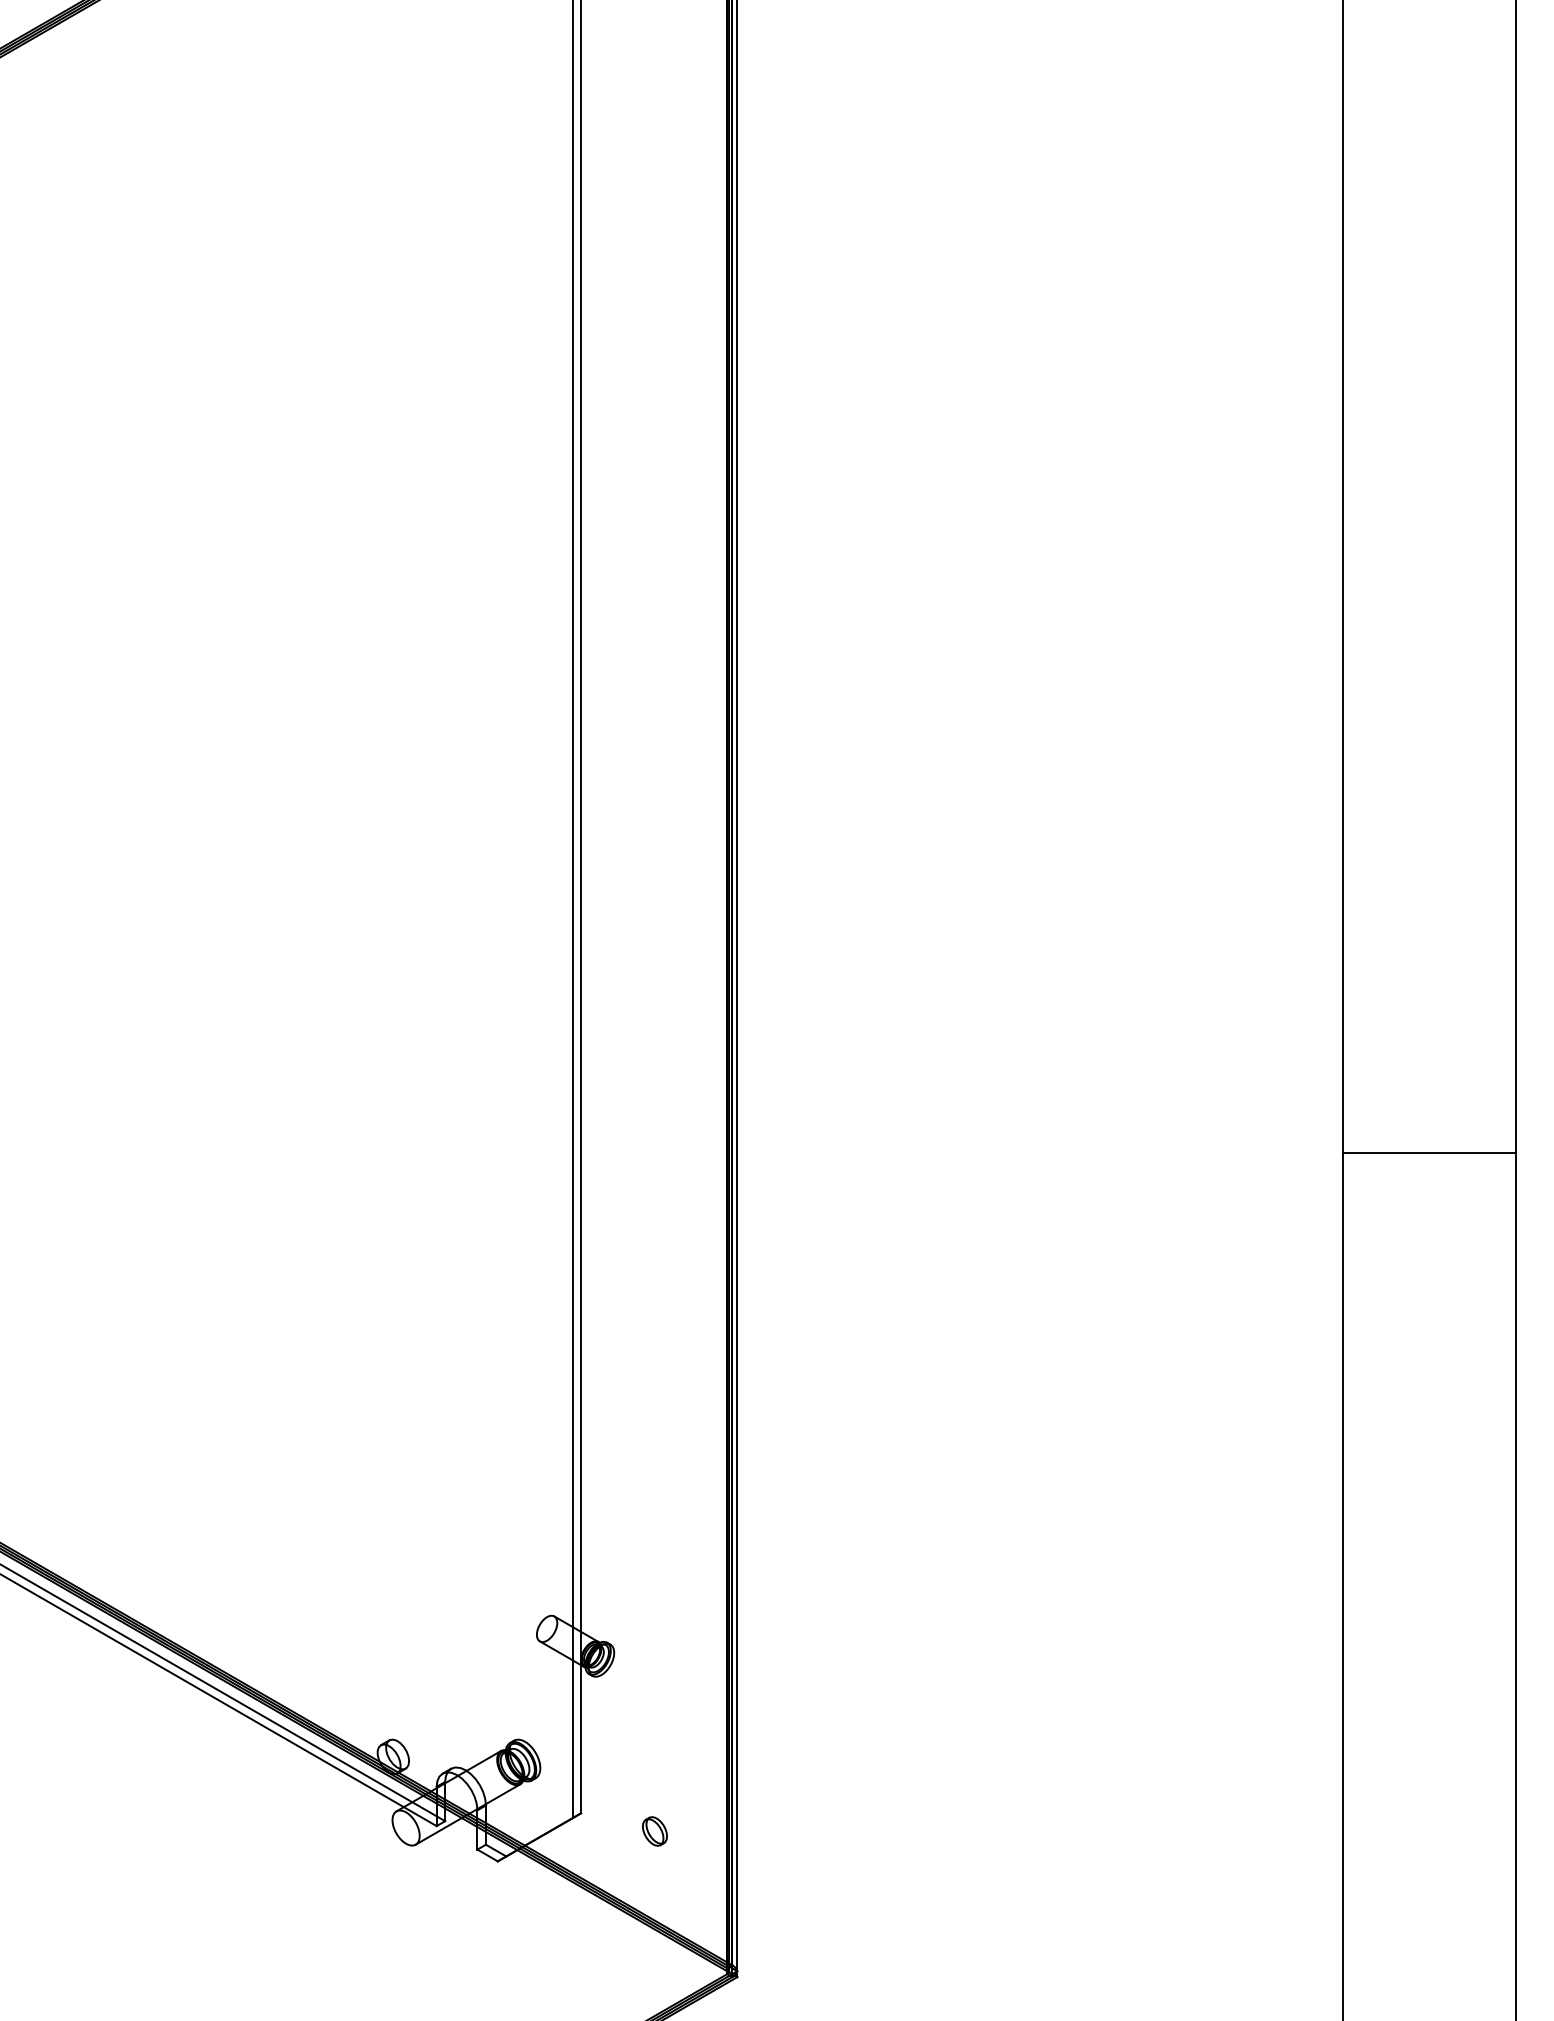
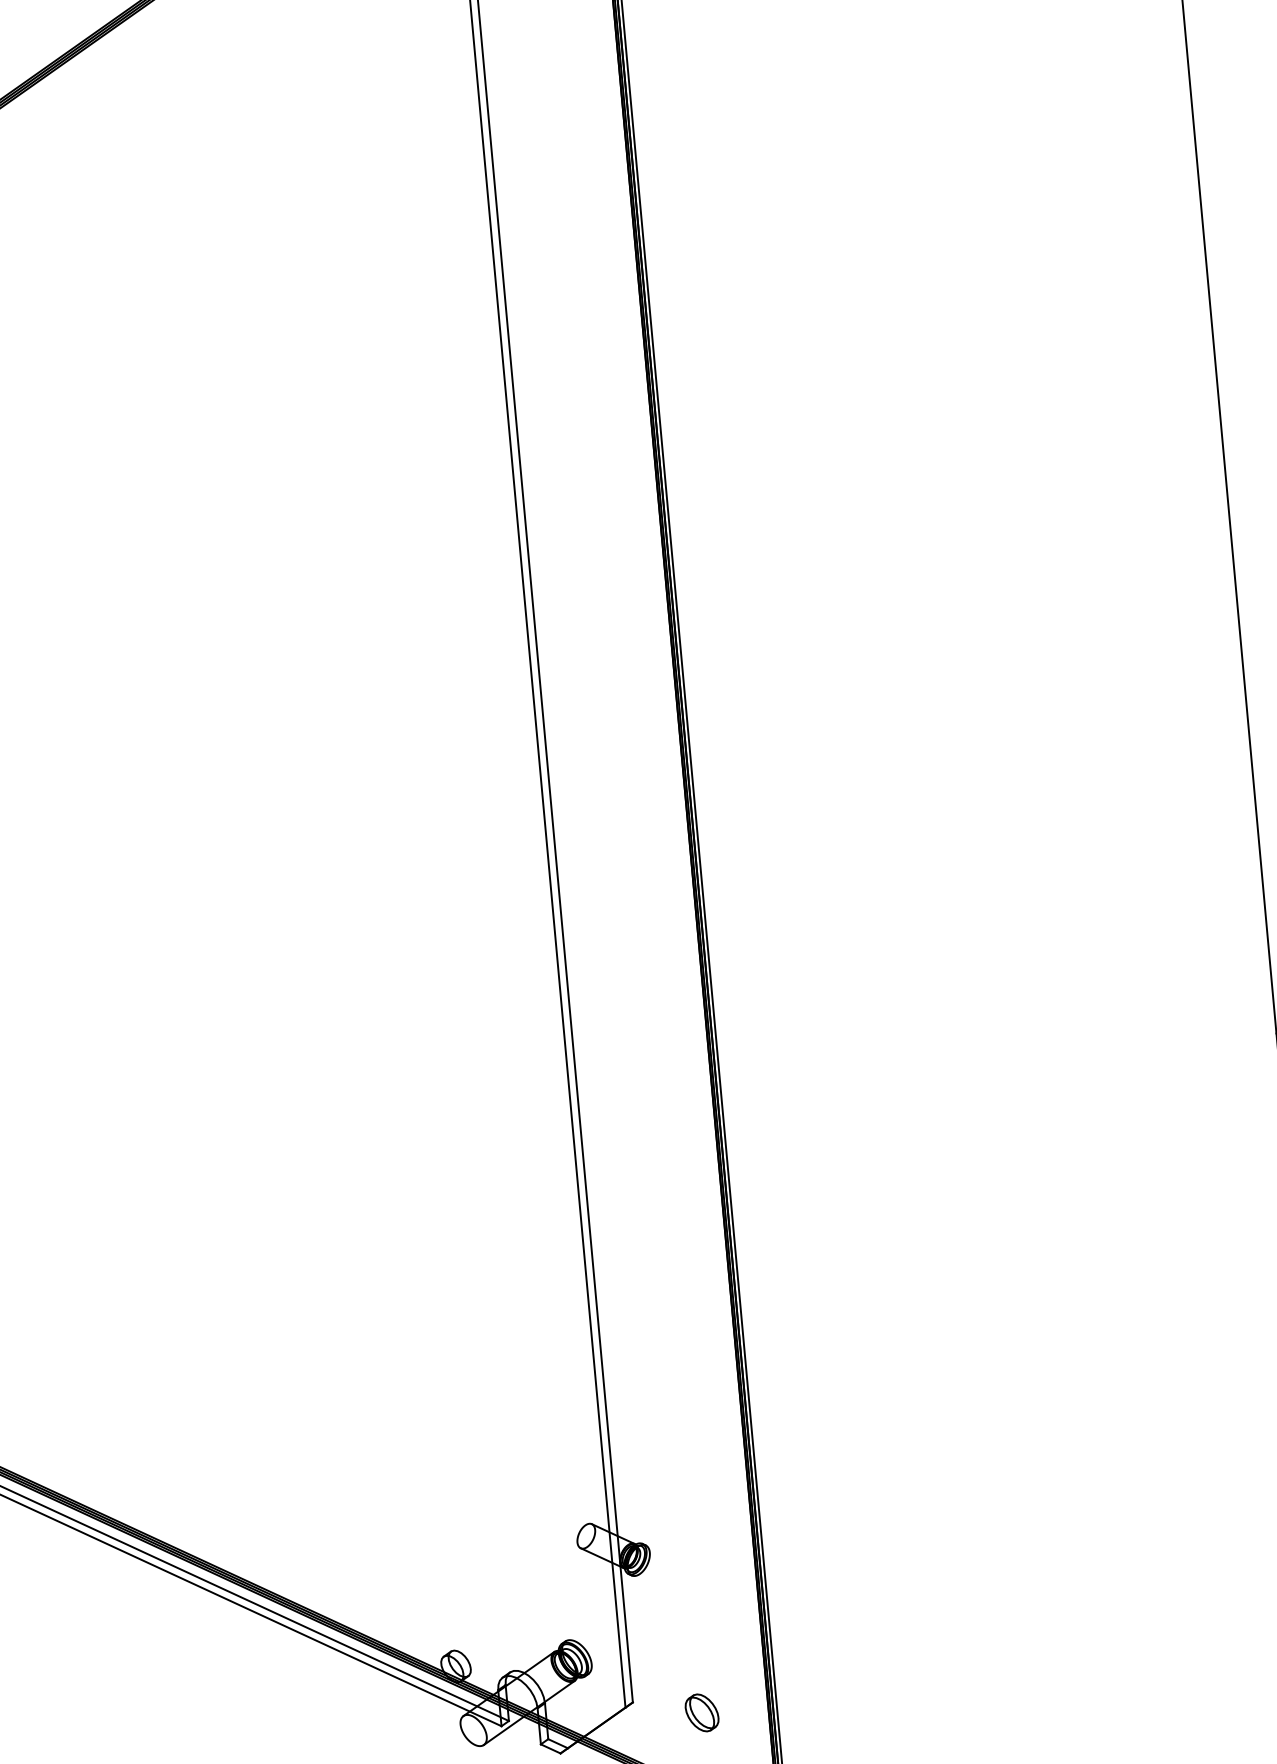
part: (654, 1831) -> (701, 1712), size x1.43

